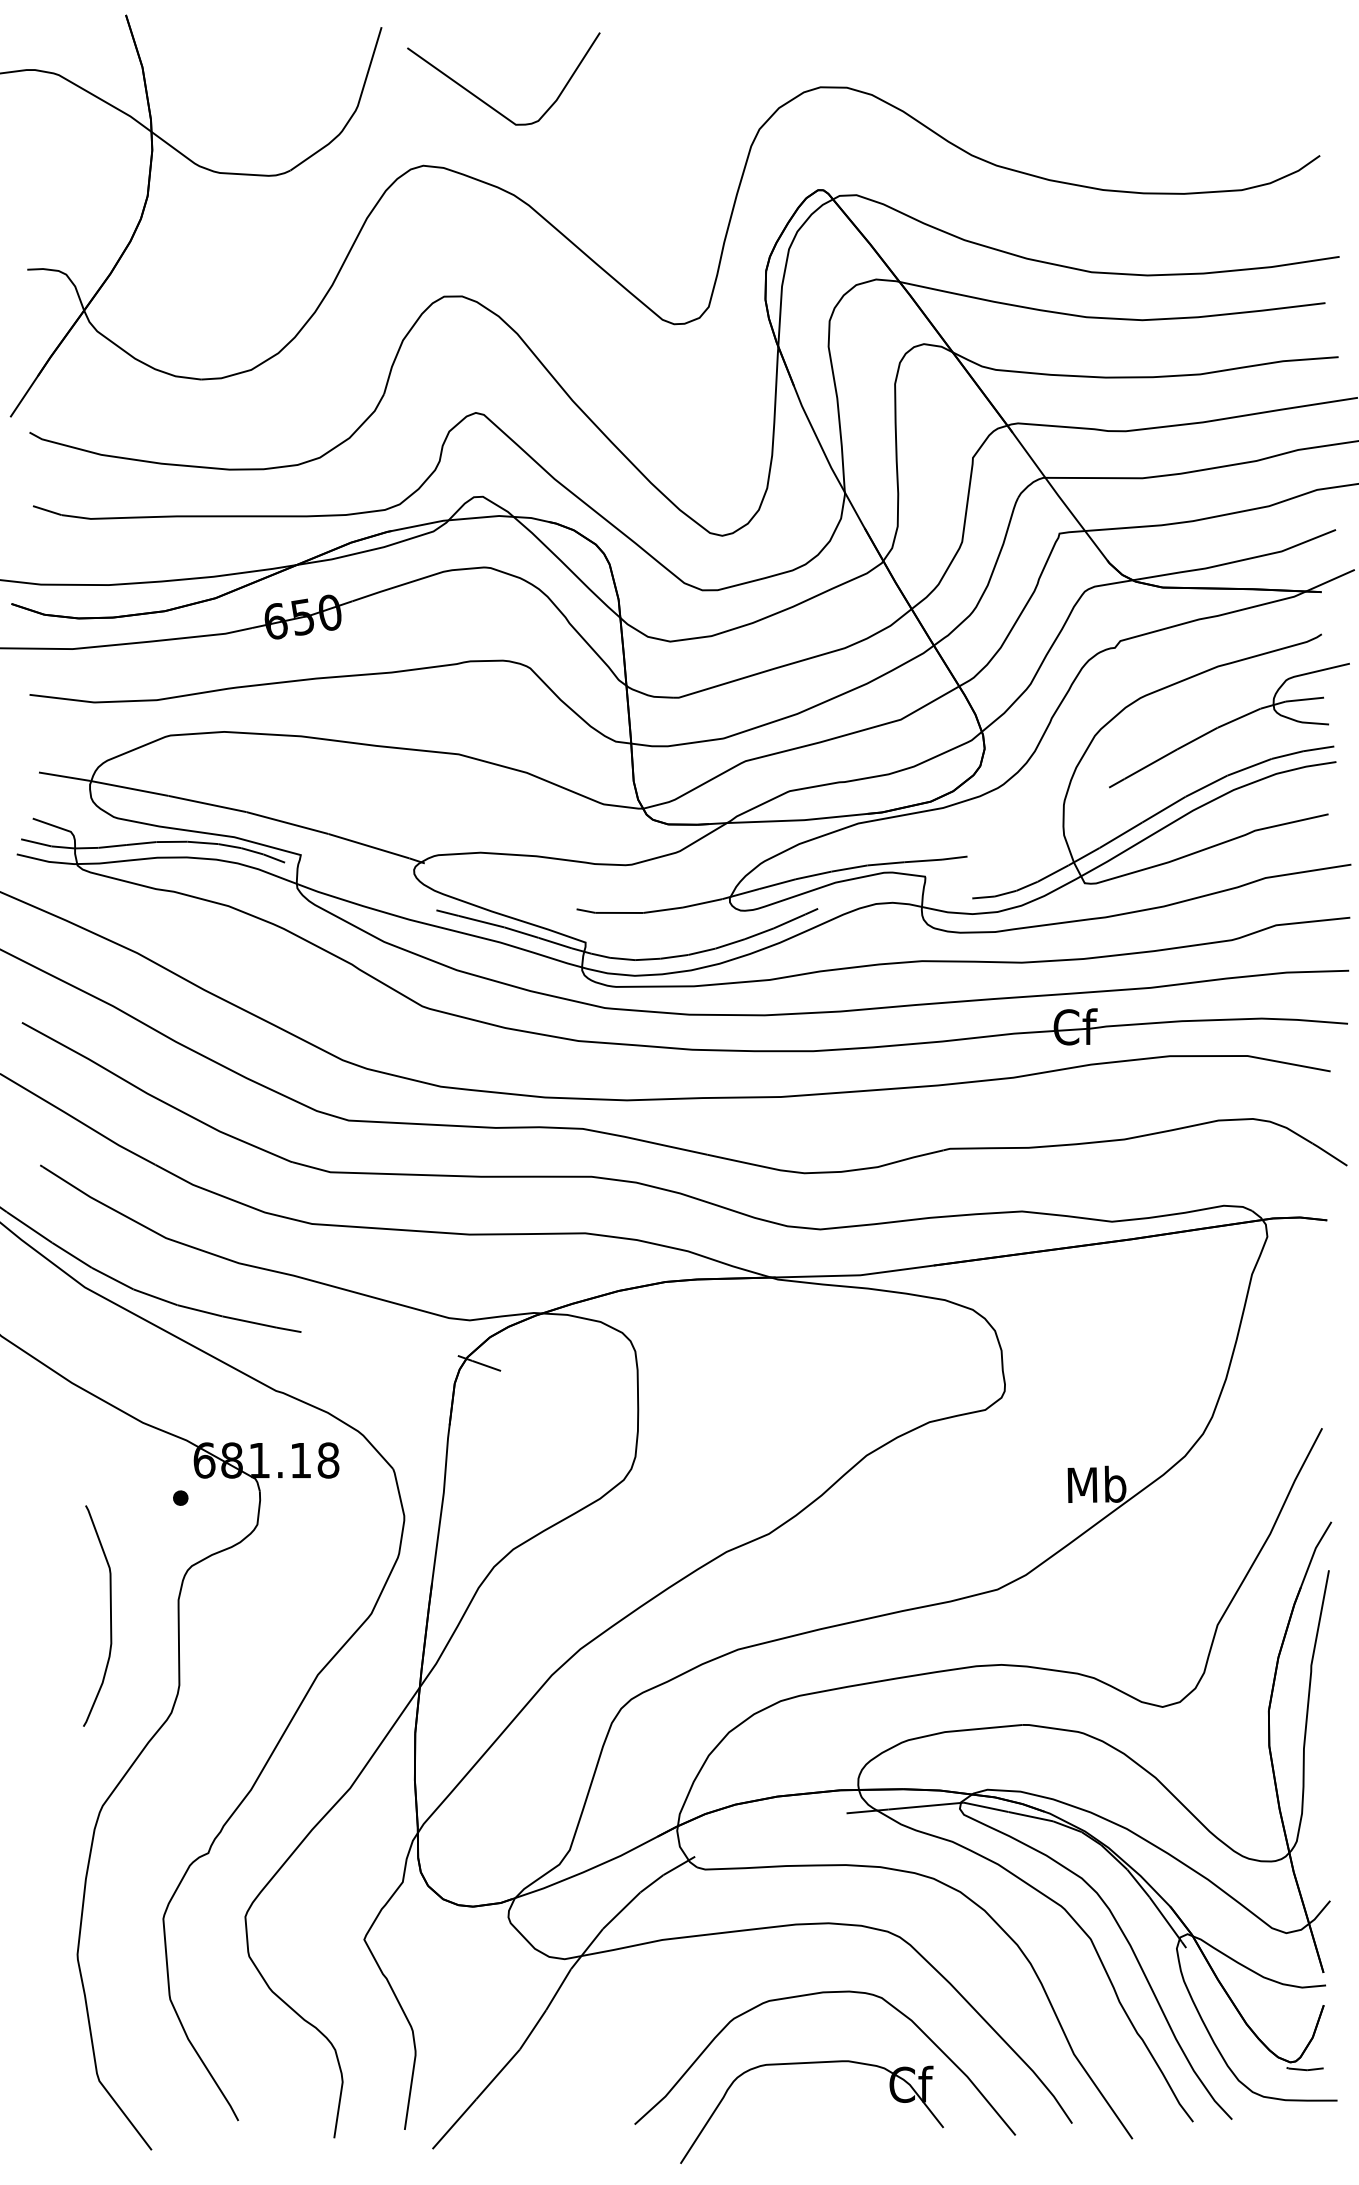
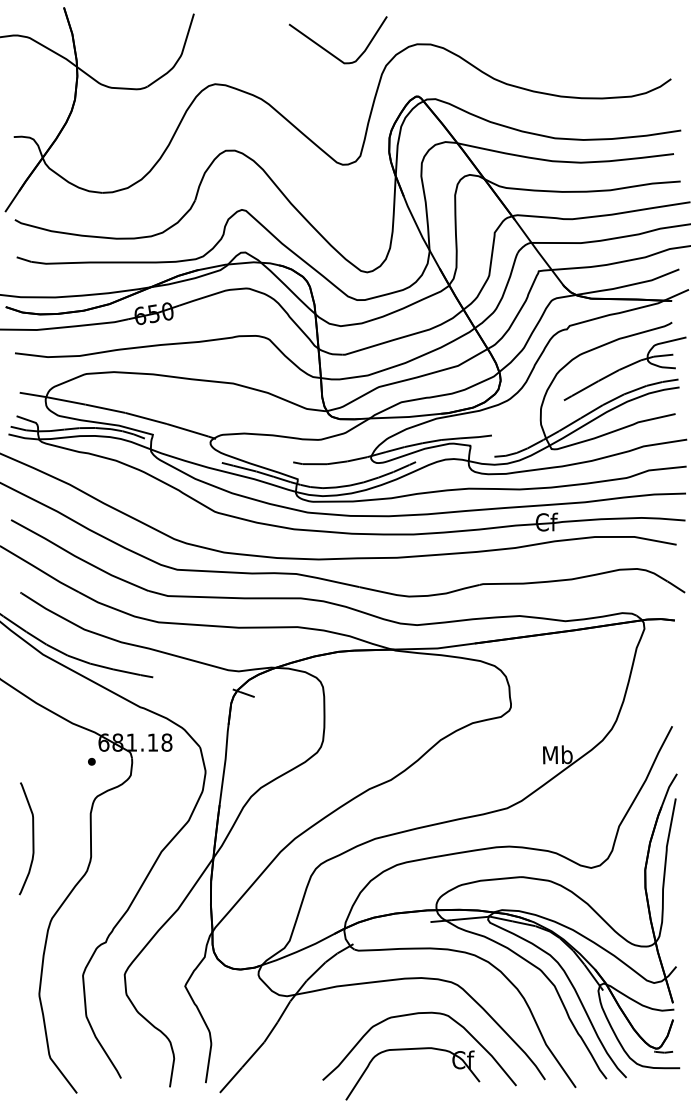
curve: (486, 101) -> (329, 51), moved
curve: (109, 1615) -> (32, 838), moved

